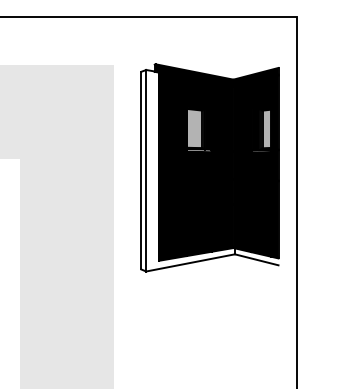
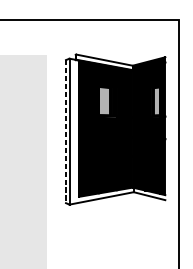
fill: (194, 74) -> (104, 62), removed
line: (141, 170) -> (66, 131), solid -> dashed

